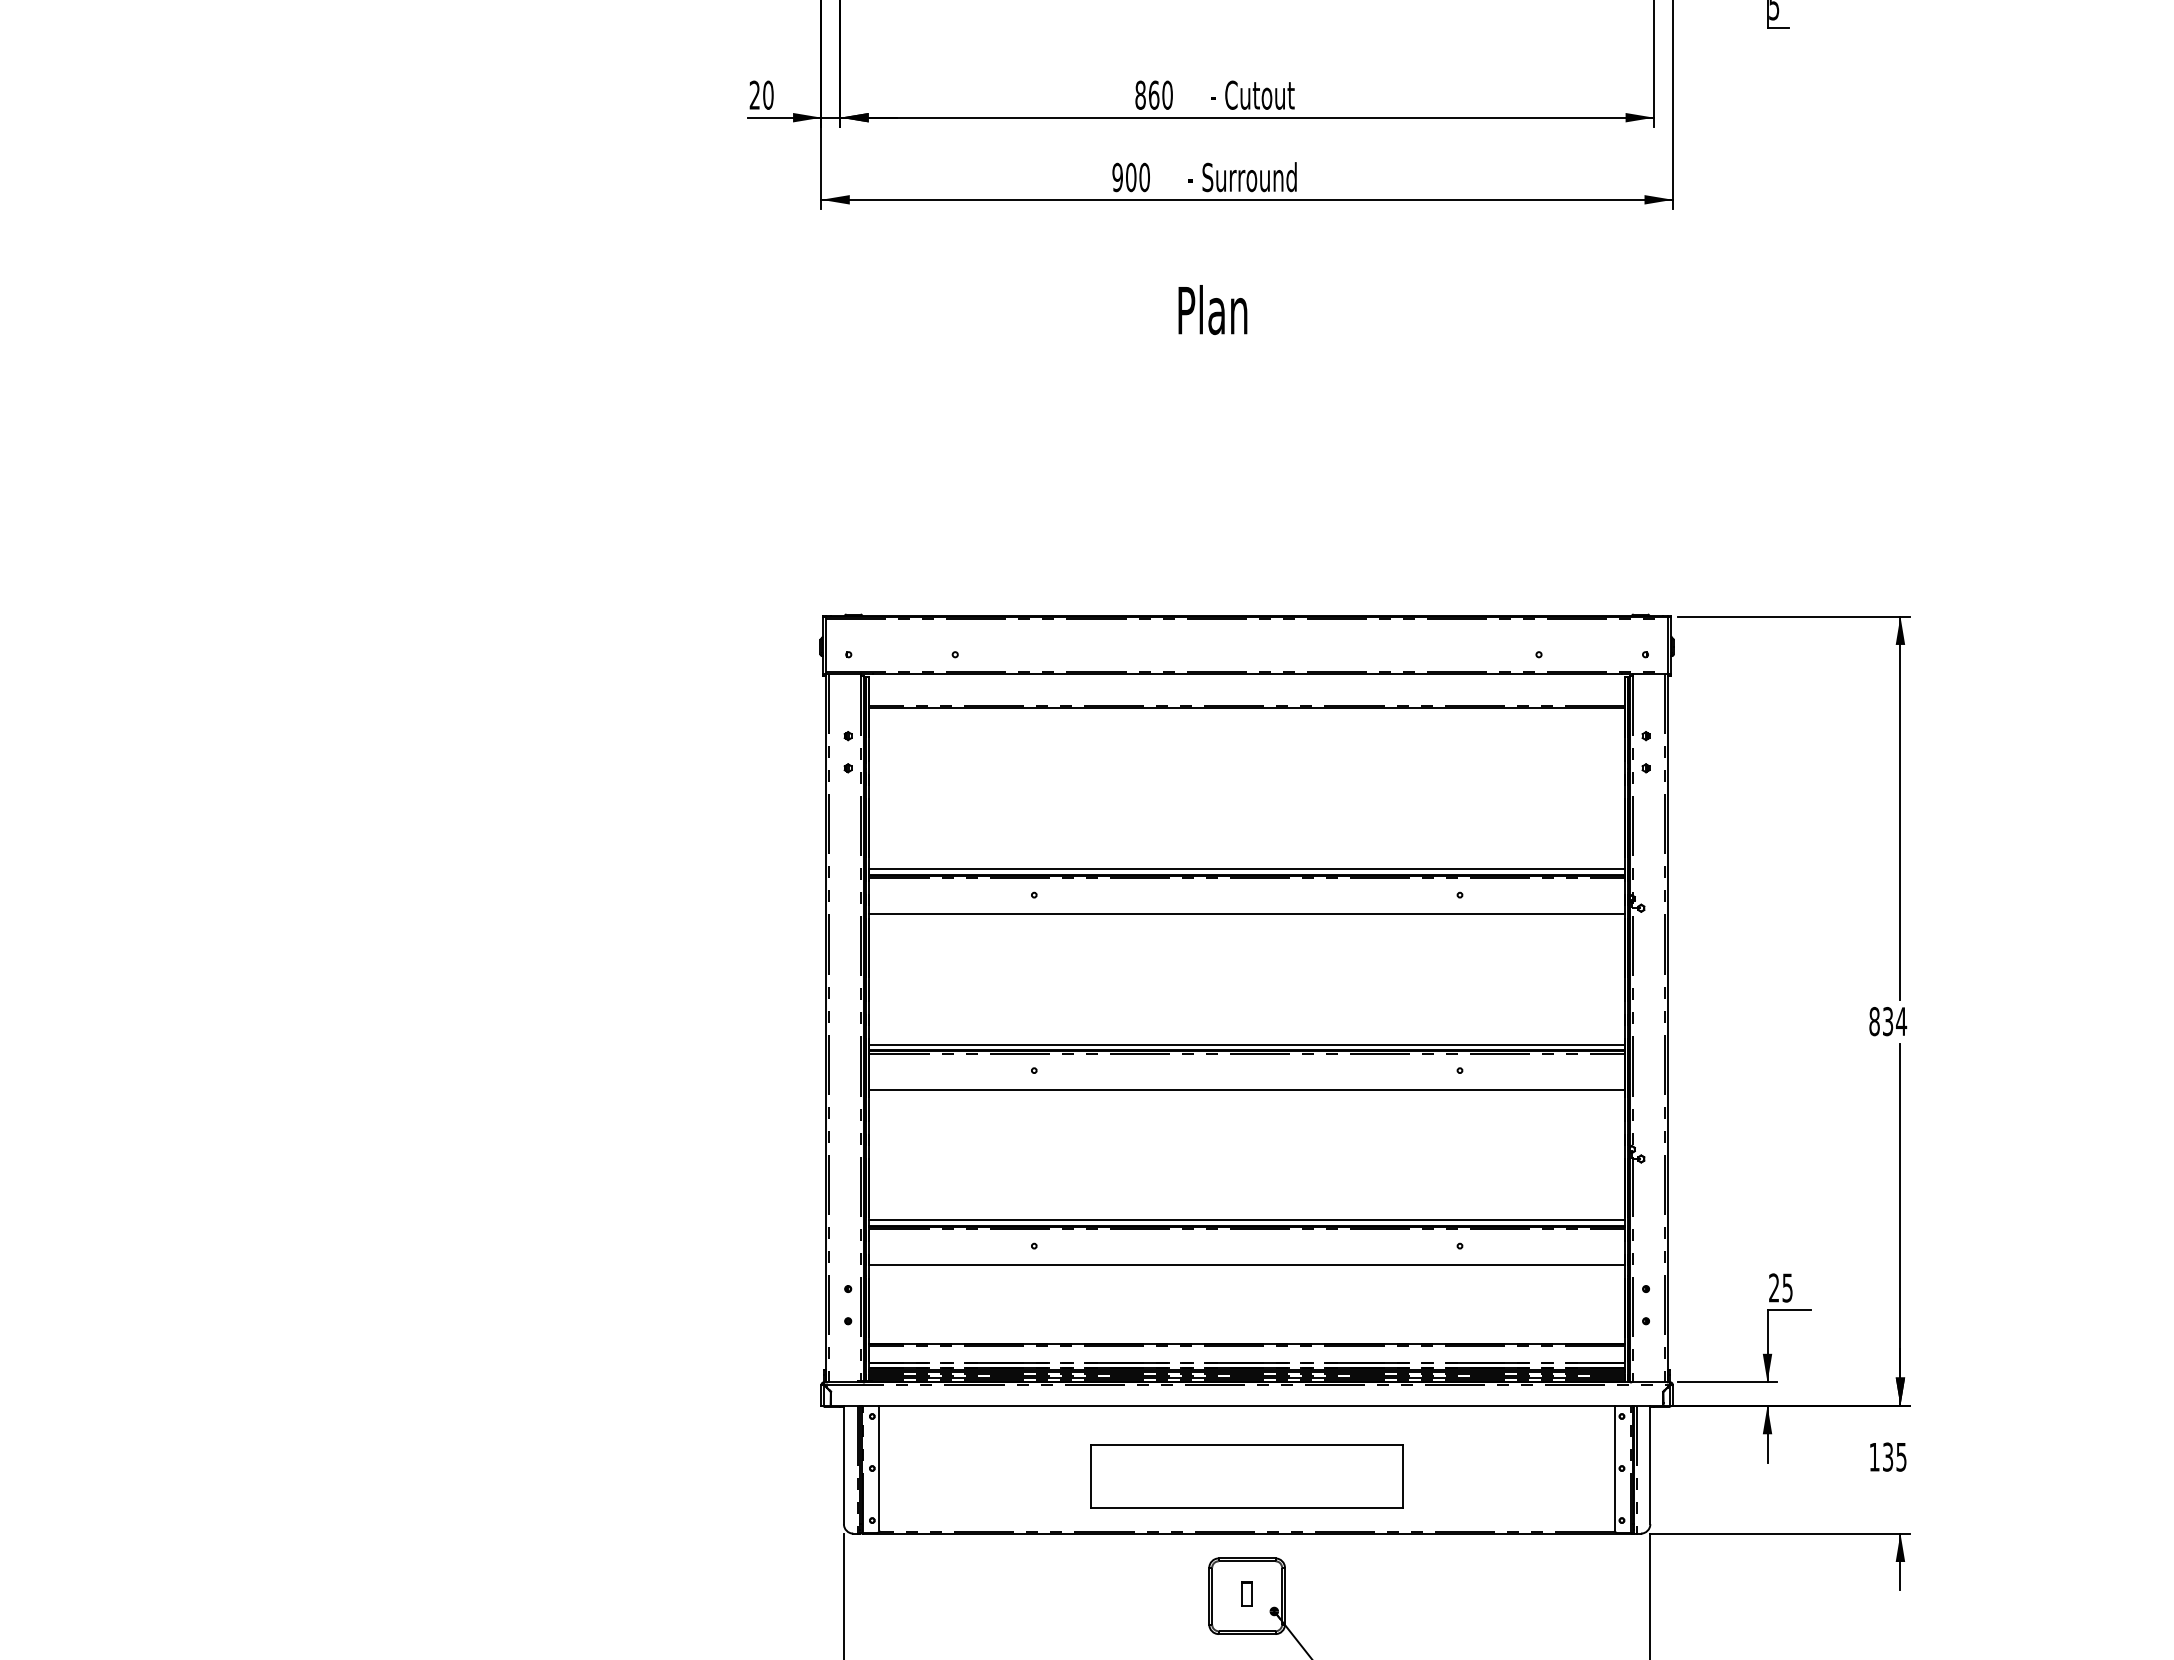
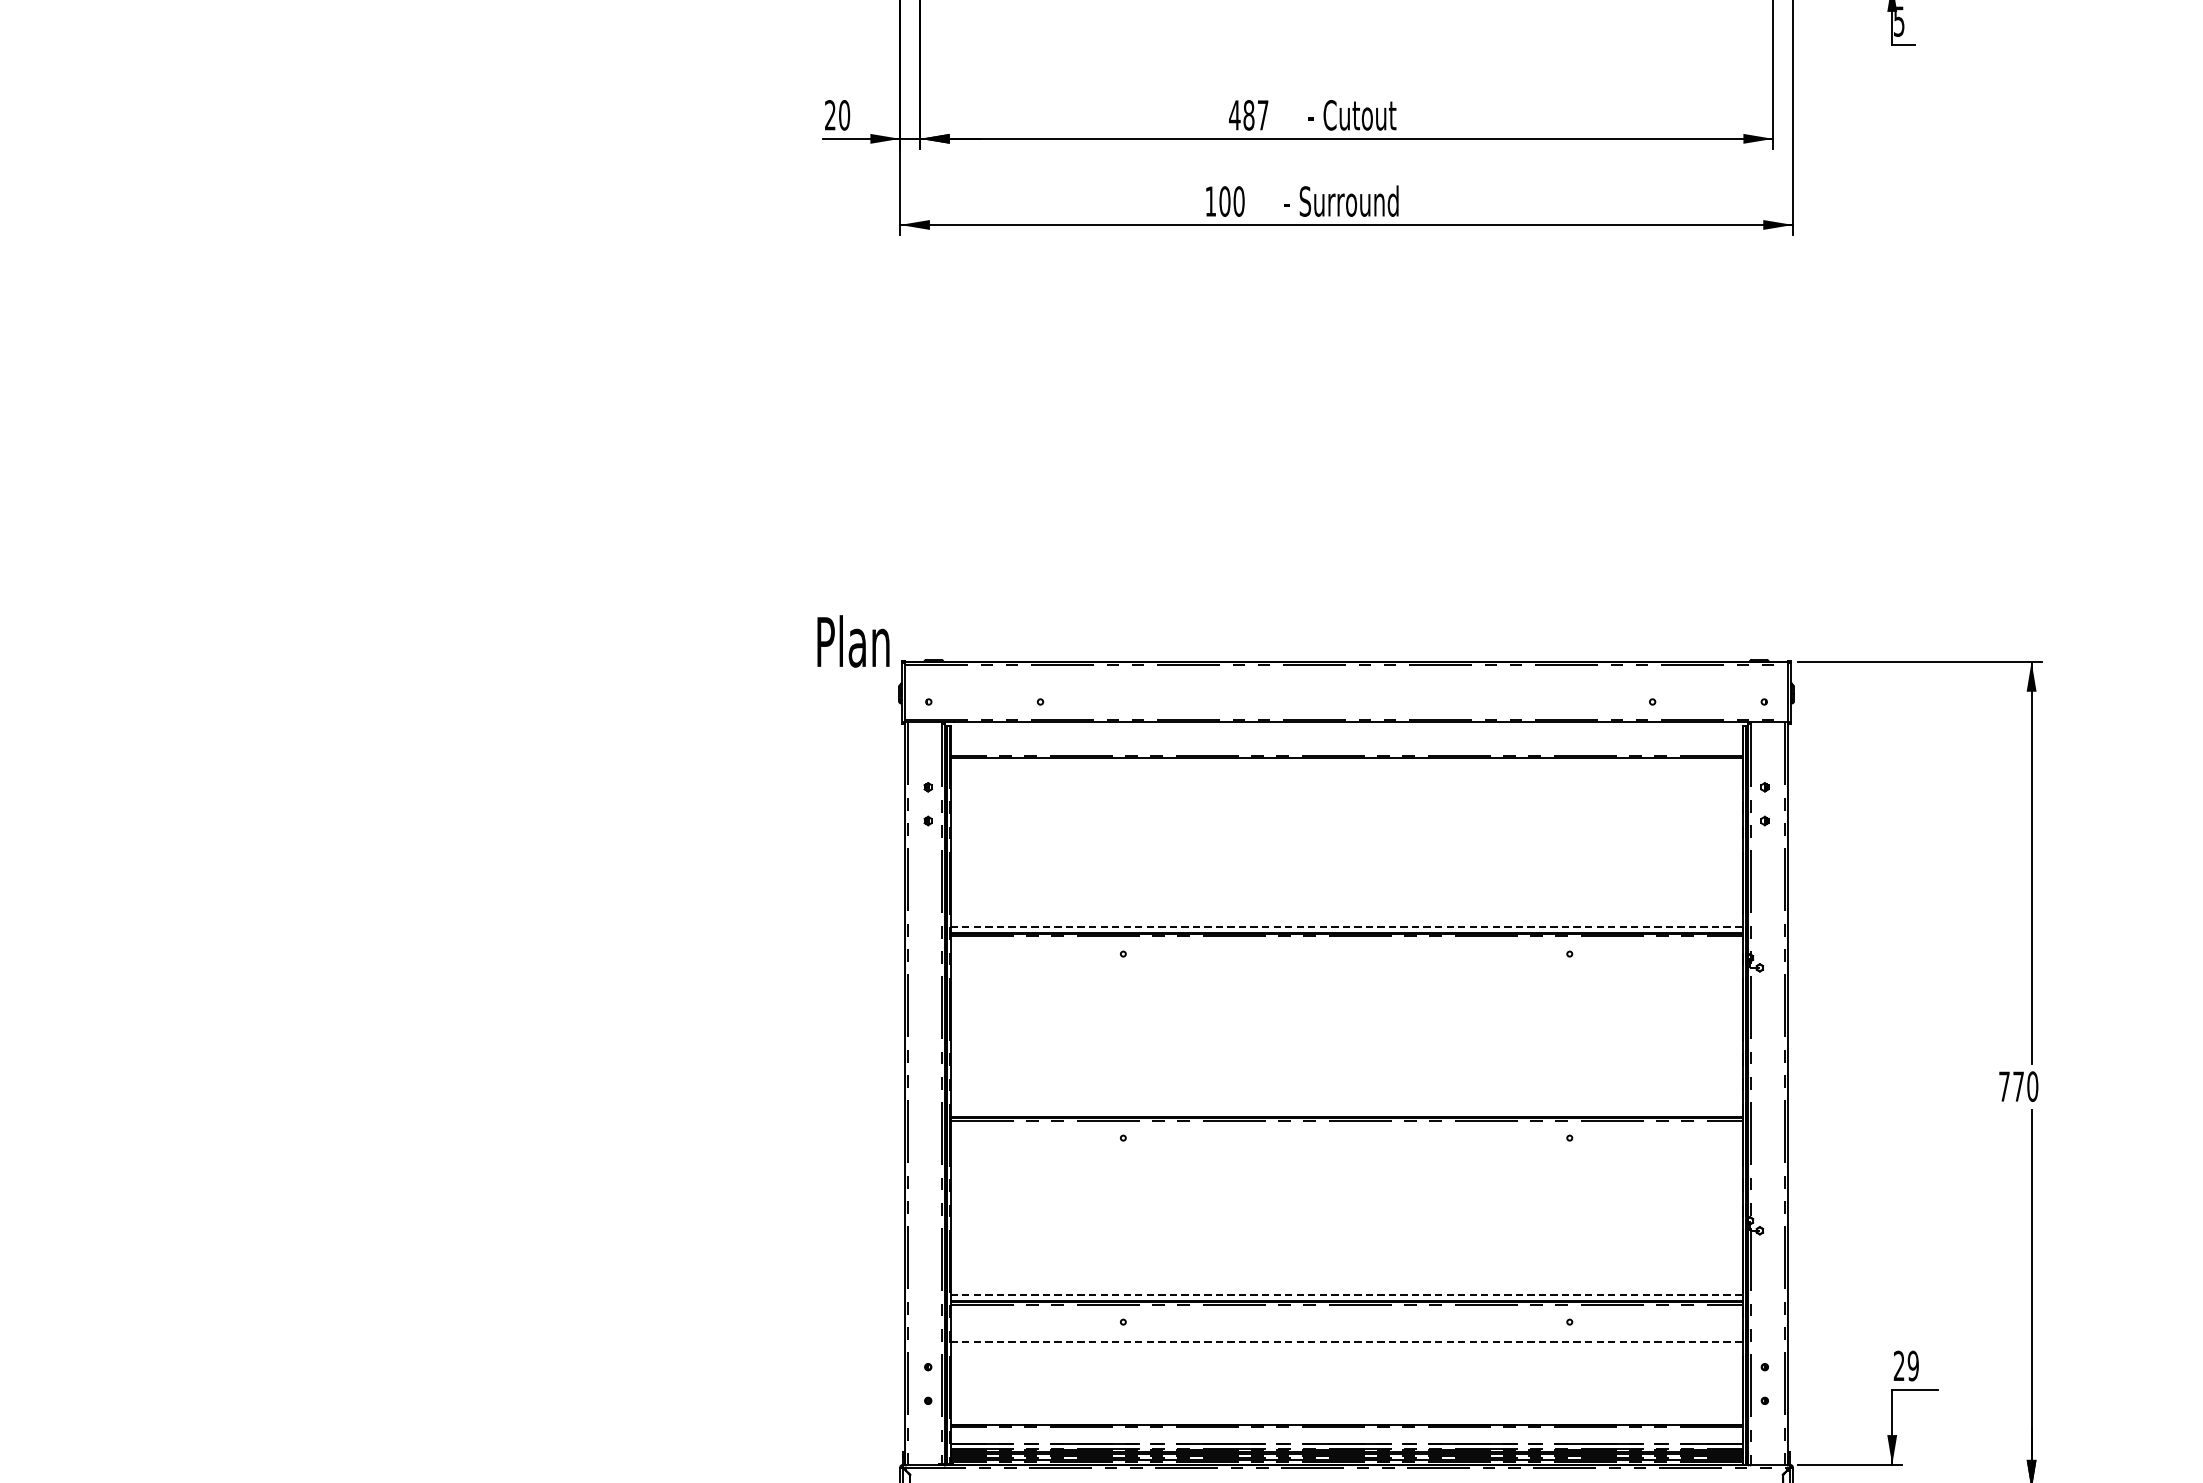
text: (1153, 94) -> (1248, 114), 860 -> 487
text: (1117, 177) -> (1210, 201), 900 -> 100
text: (1212, 309) -> (853, 640), moved
line: (1247, 869) -> (1346, 927), solid -> dashed
line: (1246, 914) -> (1345, 974), removed
text: (1888, 1021) -> (2019, 1086), 834 -> 770
line: (1246, 1044) -> (1345, 1110), removed
line: (1246, 1089) -> (1345, 1157), removed
line: (1247, 1220) -> (1346, 1295), solid -> dashed
line: (1247, 1265) -> (1346, 1342), solid -> dashed
text: (1787, 1287) -> (1913, 1365), 25 -> 29

